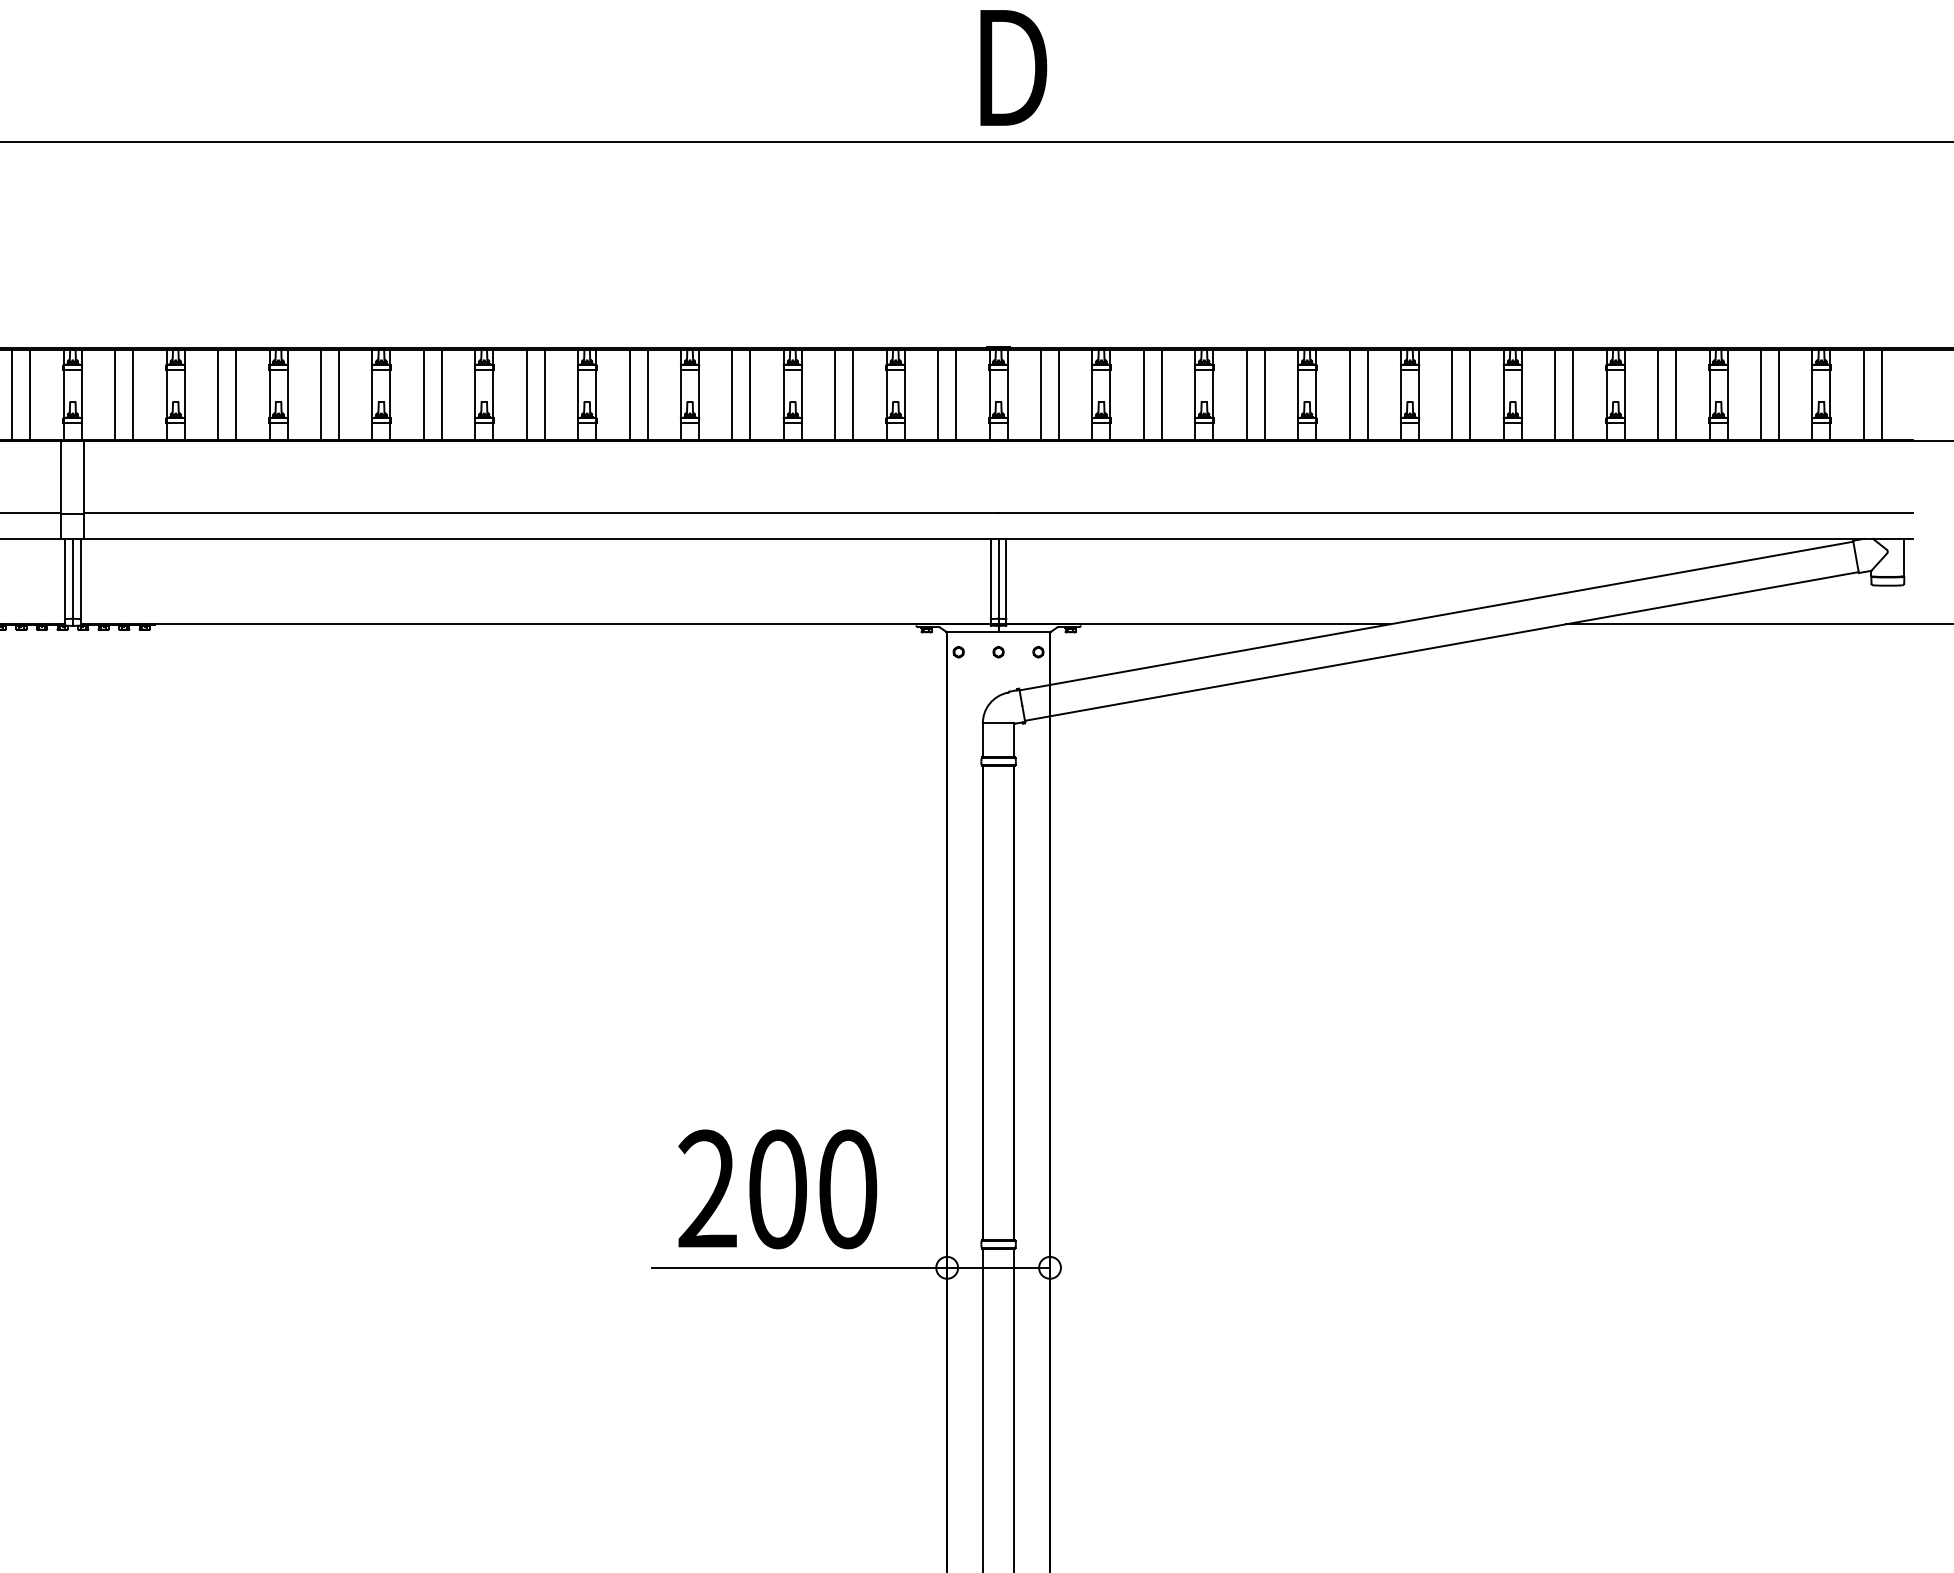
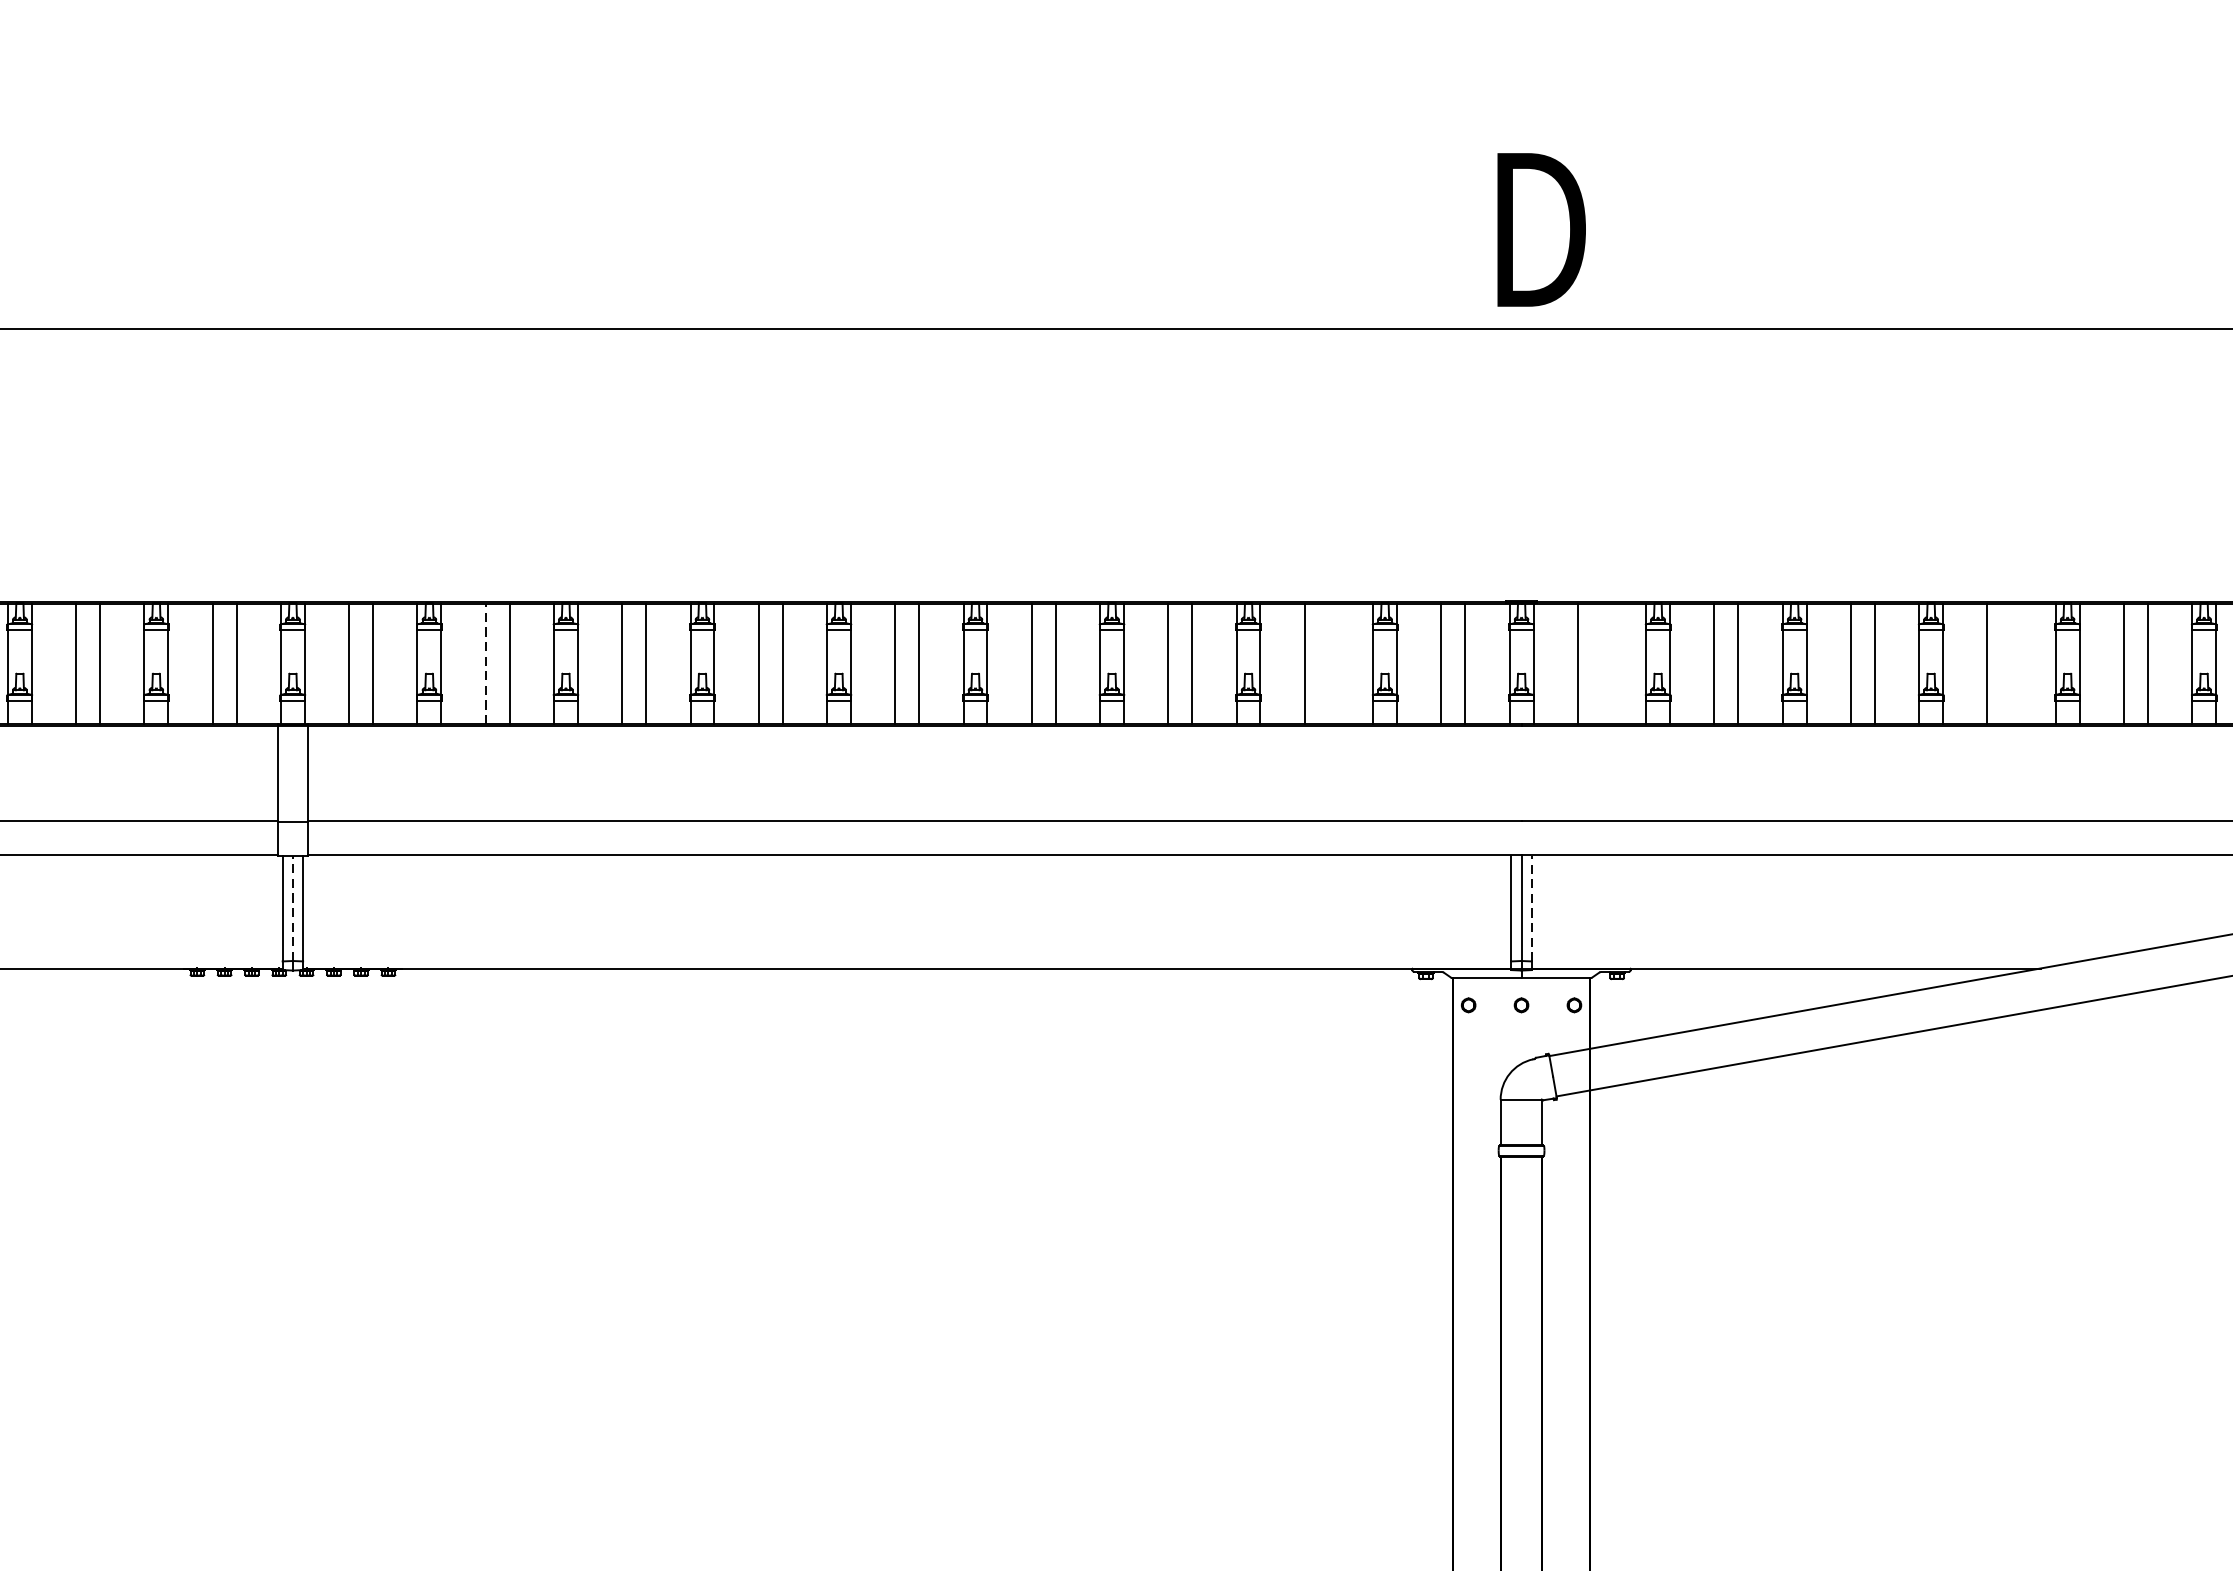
line: (218, 394) -> (486, 663), solid -> dashed
line: (853, 394) -> (1328, 663), removed
line: (1059, 394) -> (1602, 663), removed
line: (1367, 394) -> (2011, 663), removed
line: (72, 579) -> (292, 908), solid -> dashed
line: (1006, 579) -> (1532, 908), solid -> dashed

